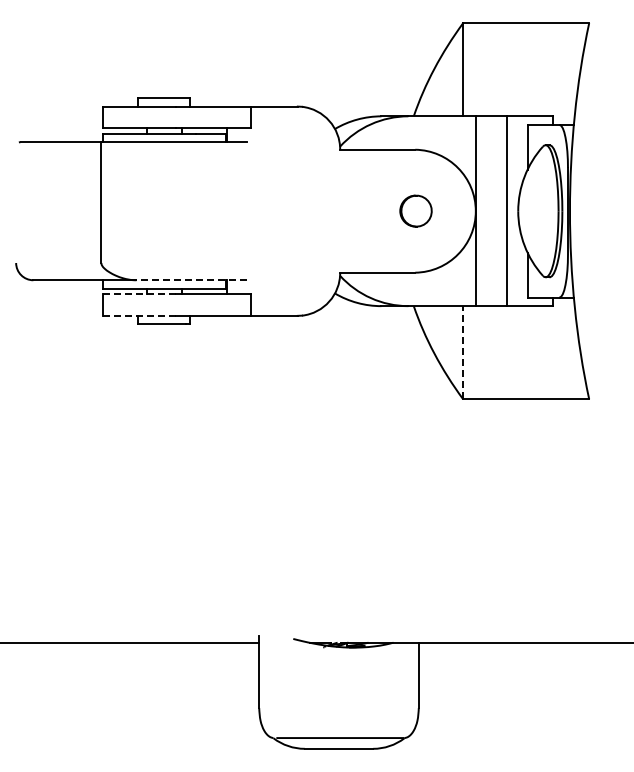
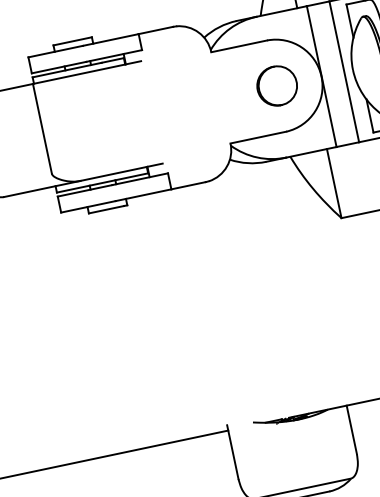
part: (415, 210) -> (276, 85), size x1.67
line: (191, 280) -> (121, 172), dashed -> solid
line: (139, 294) -> (85, 191), dashed -> solid
line: (139, 315) -> (88, 206), dashed -> solid
line: (463, 352) -> (334, 183), dashed -> solid

